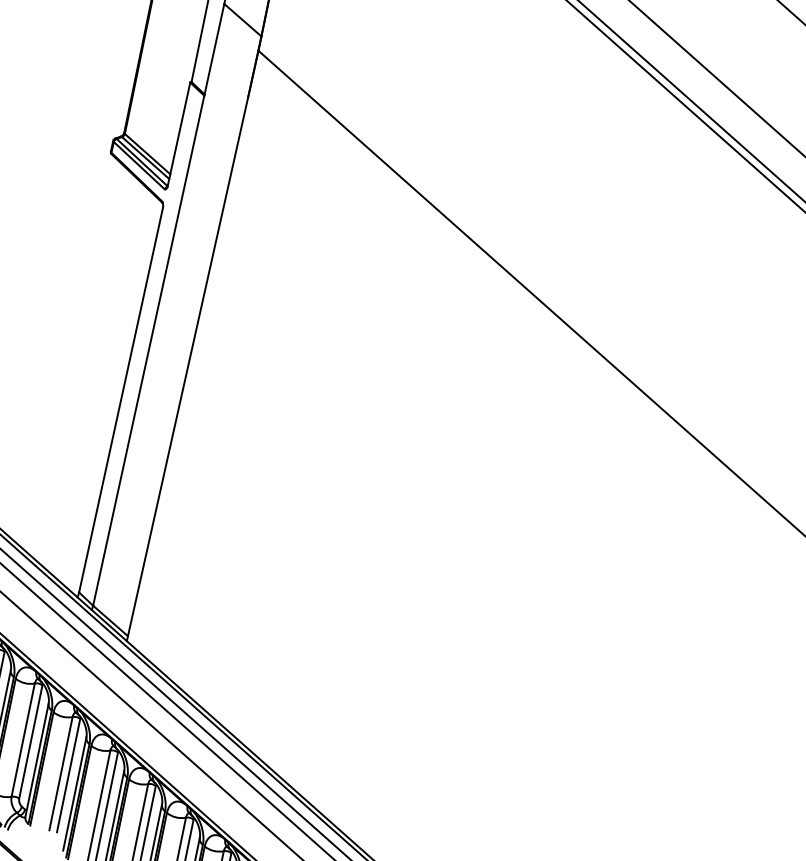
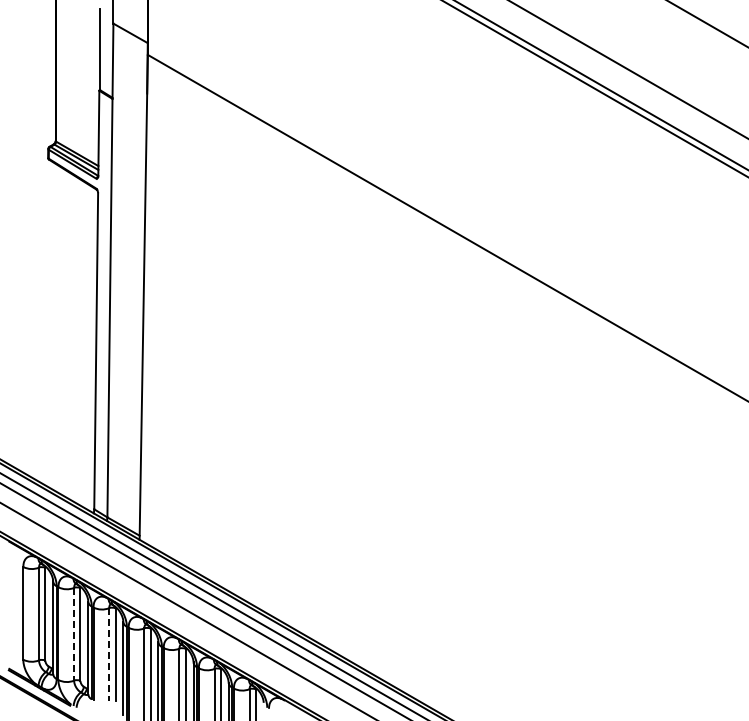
line: (23, 740) -> (74, 634), solid -> dashed
line: (61, 774) -> (109, 655), solid -> dashed

